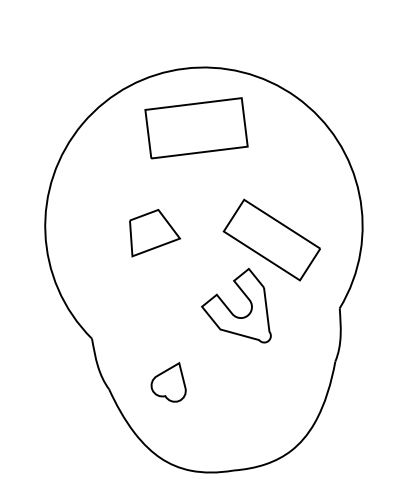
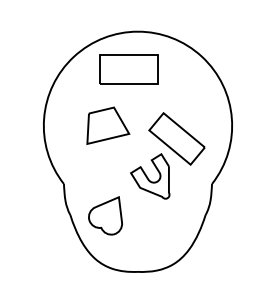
part: (196, 128) -> (128, 69), moved
part: (154, 231) -> (108, 125), size x1.43
part: (167, 382) -> (105, 215), size x1.67

